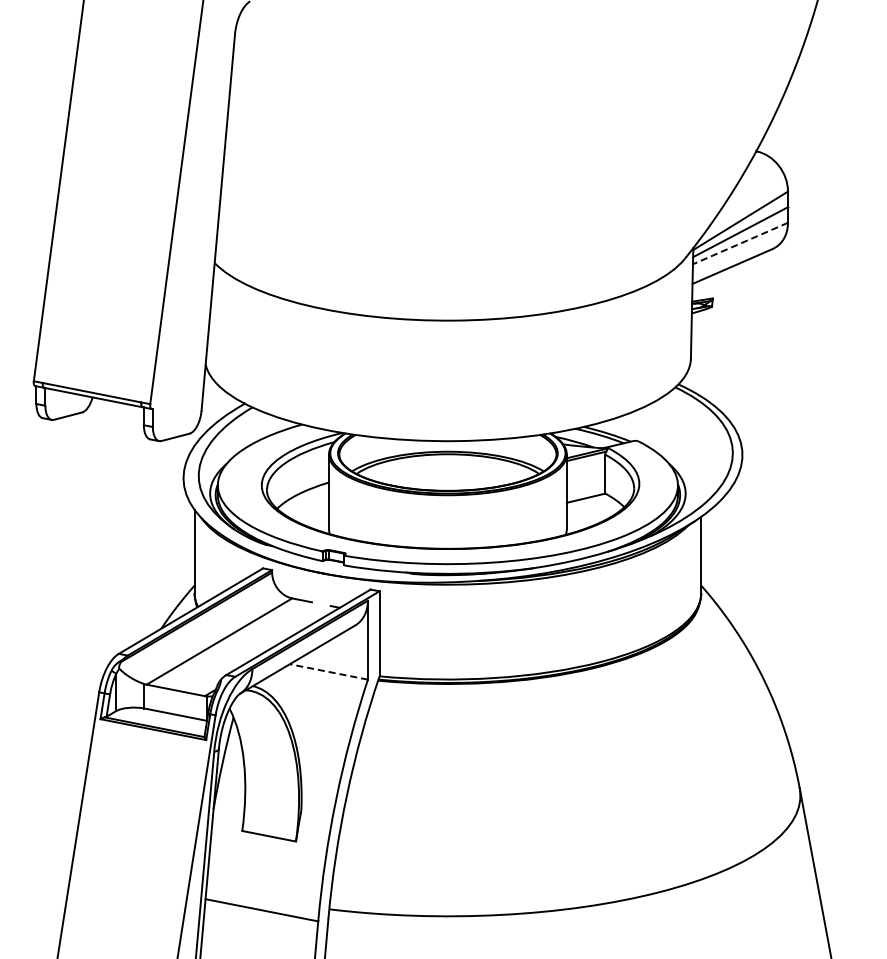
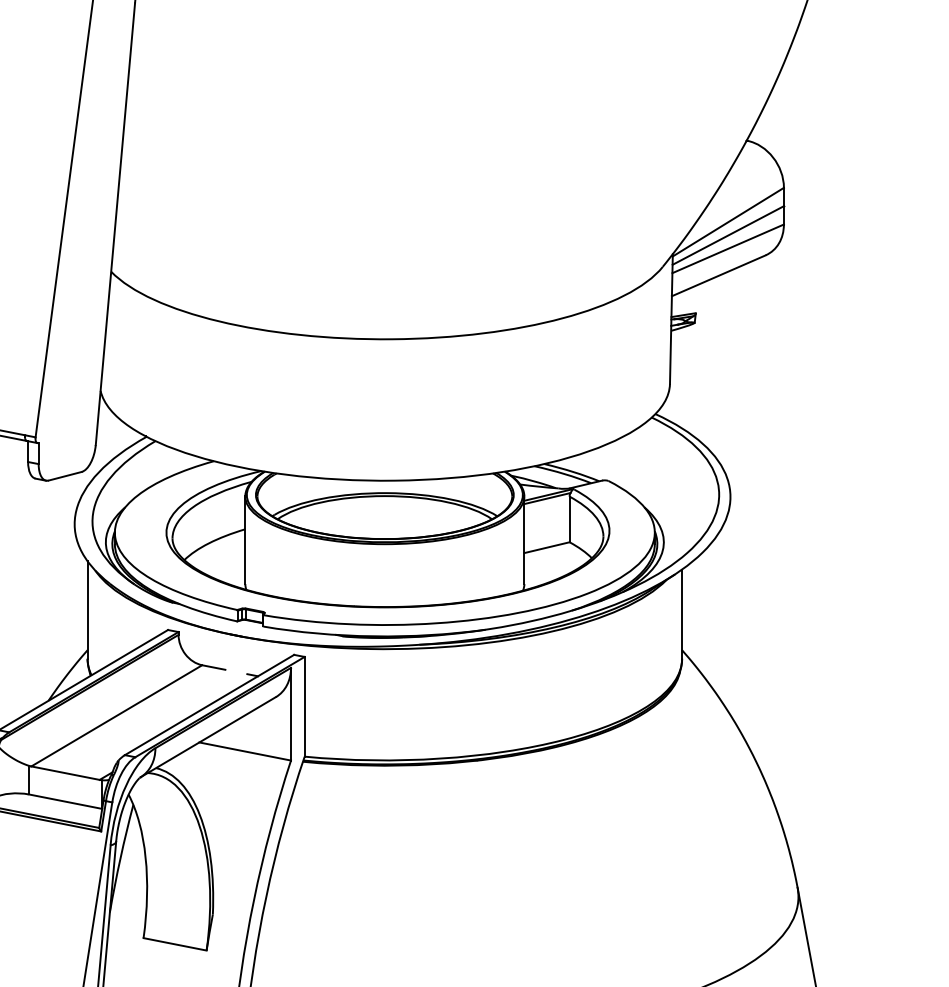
line: (740, 243) -> (728, 248), dashed -> solid
line: (328, 671) -> (244, 750), dashed -> solid

